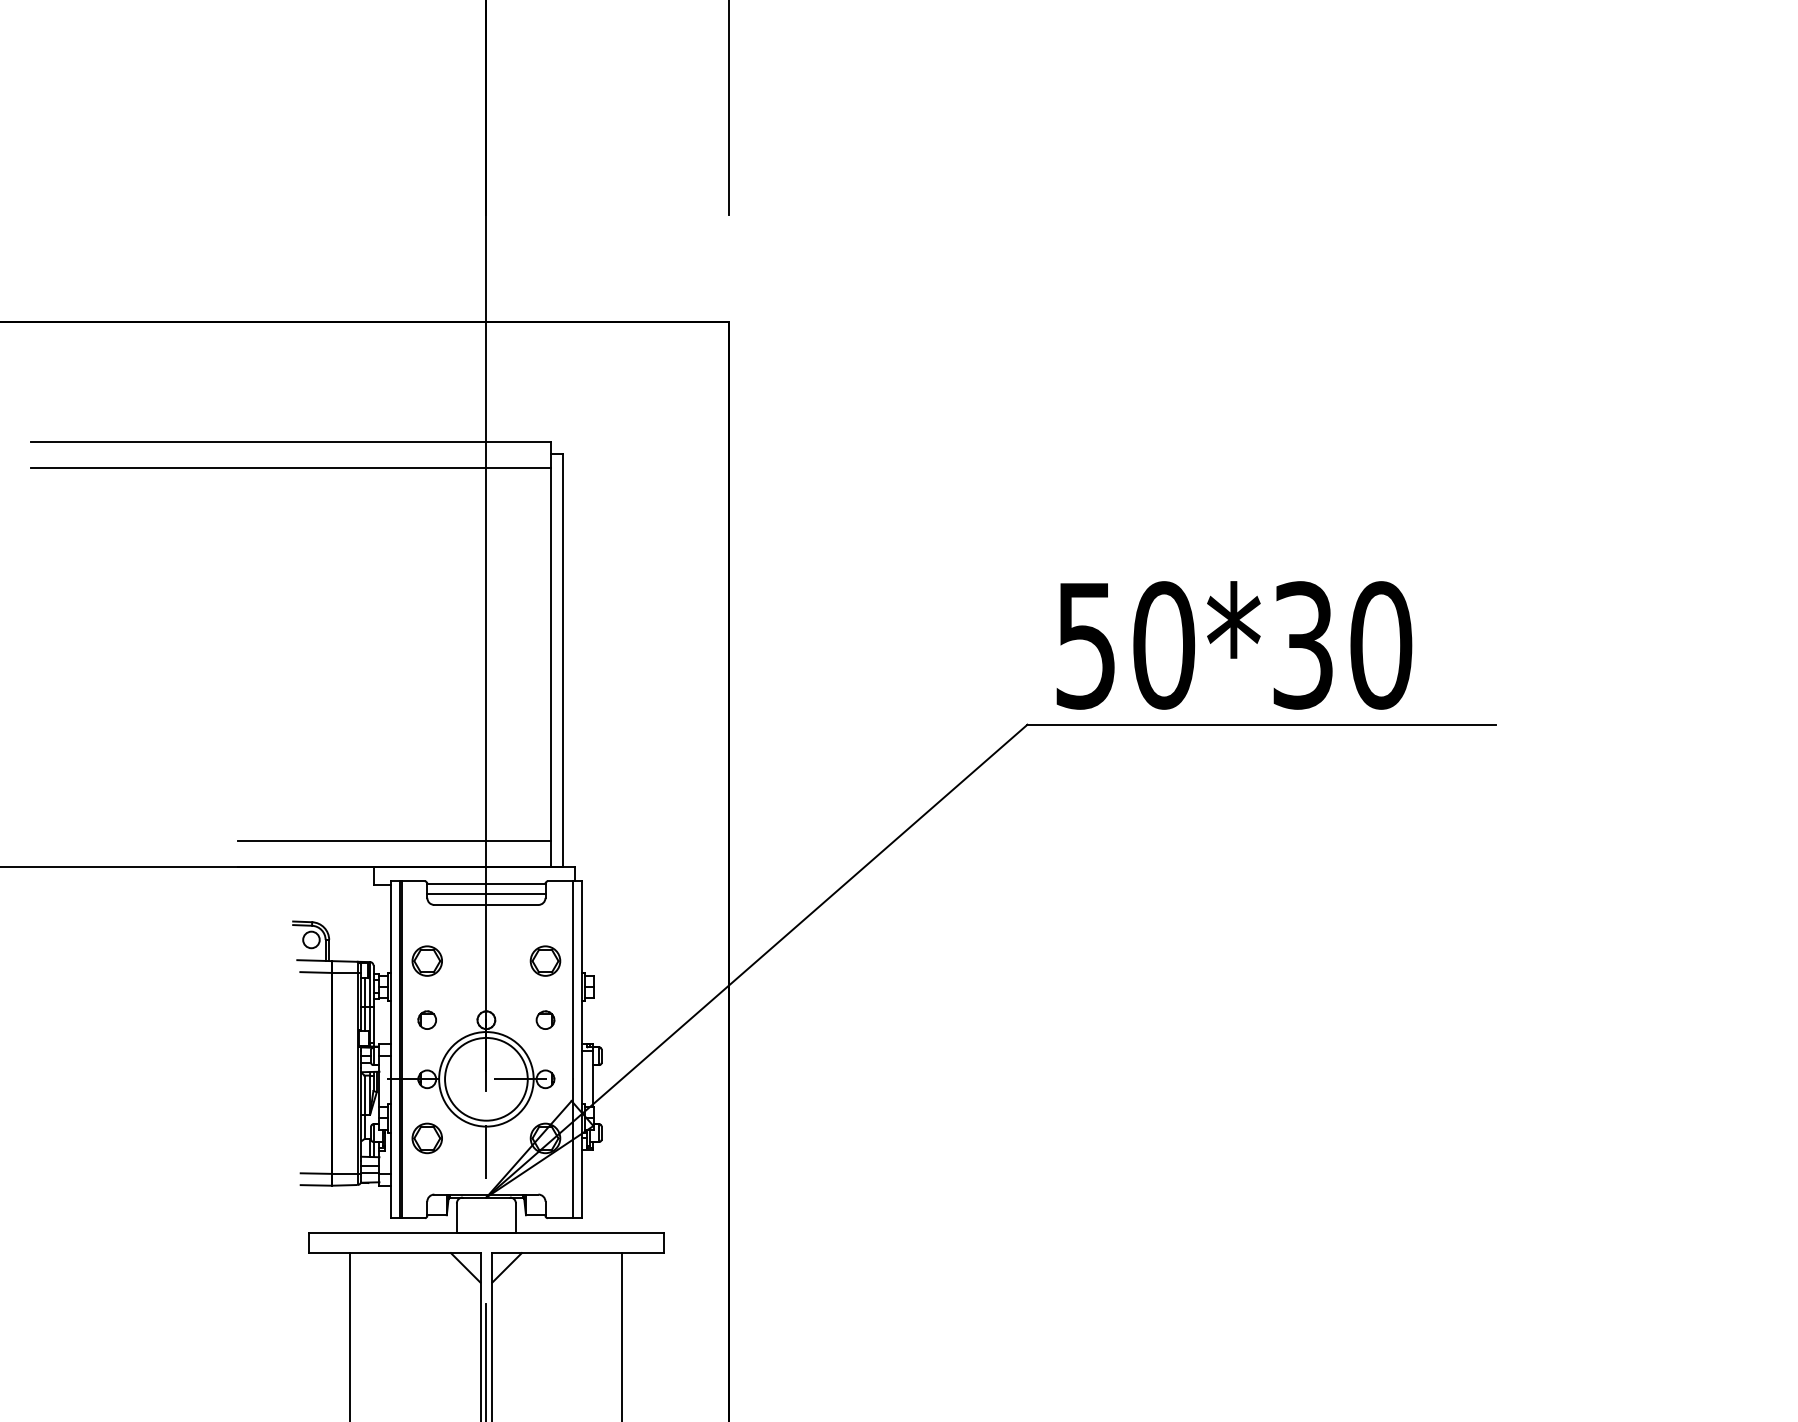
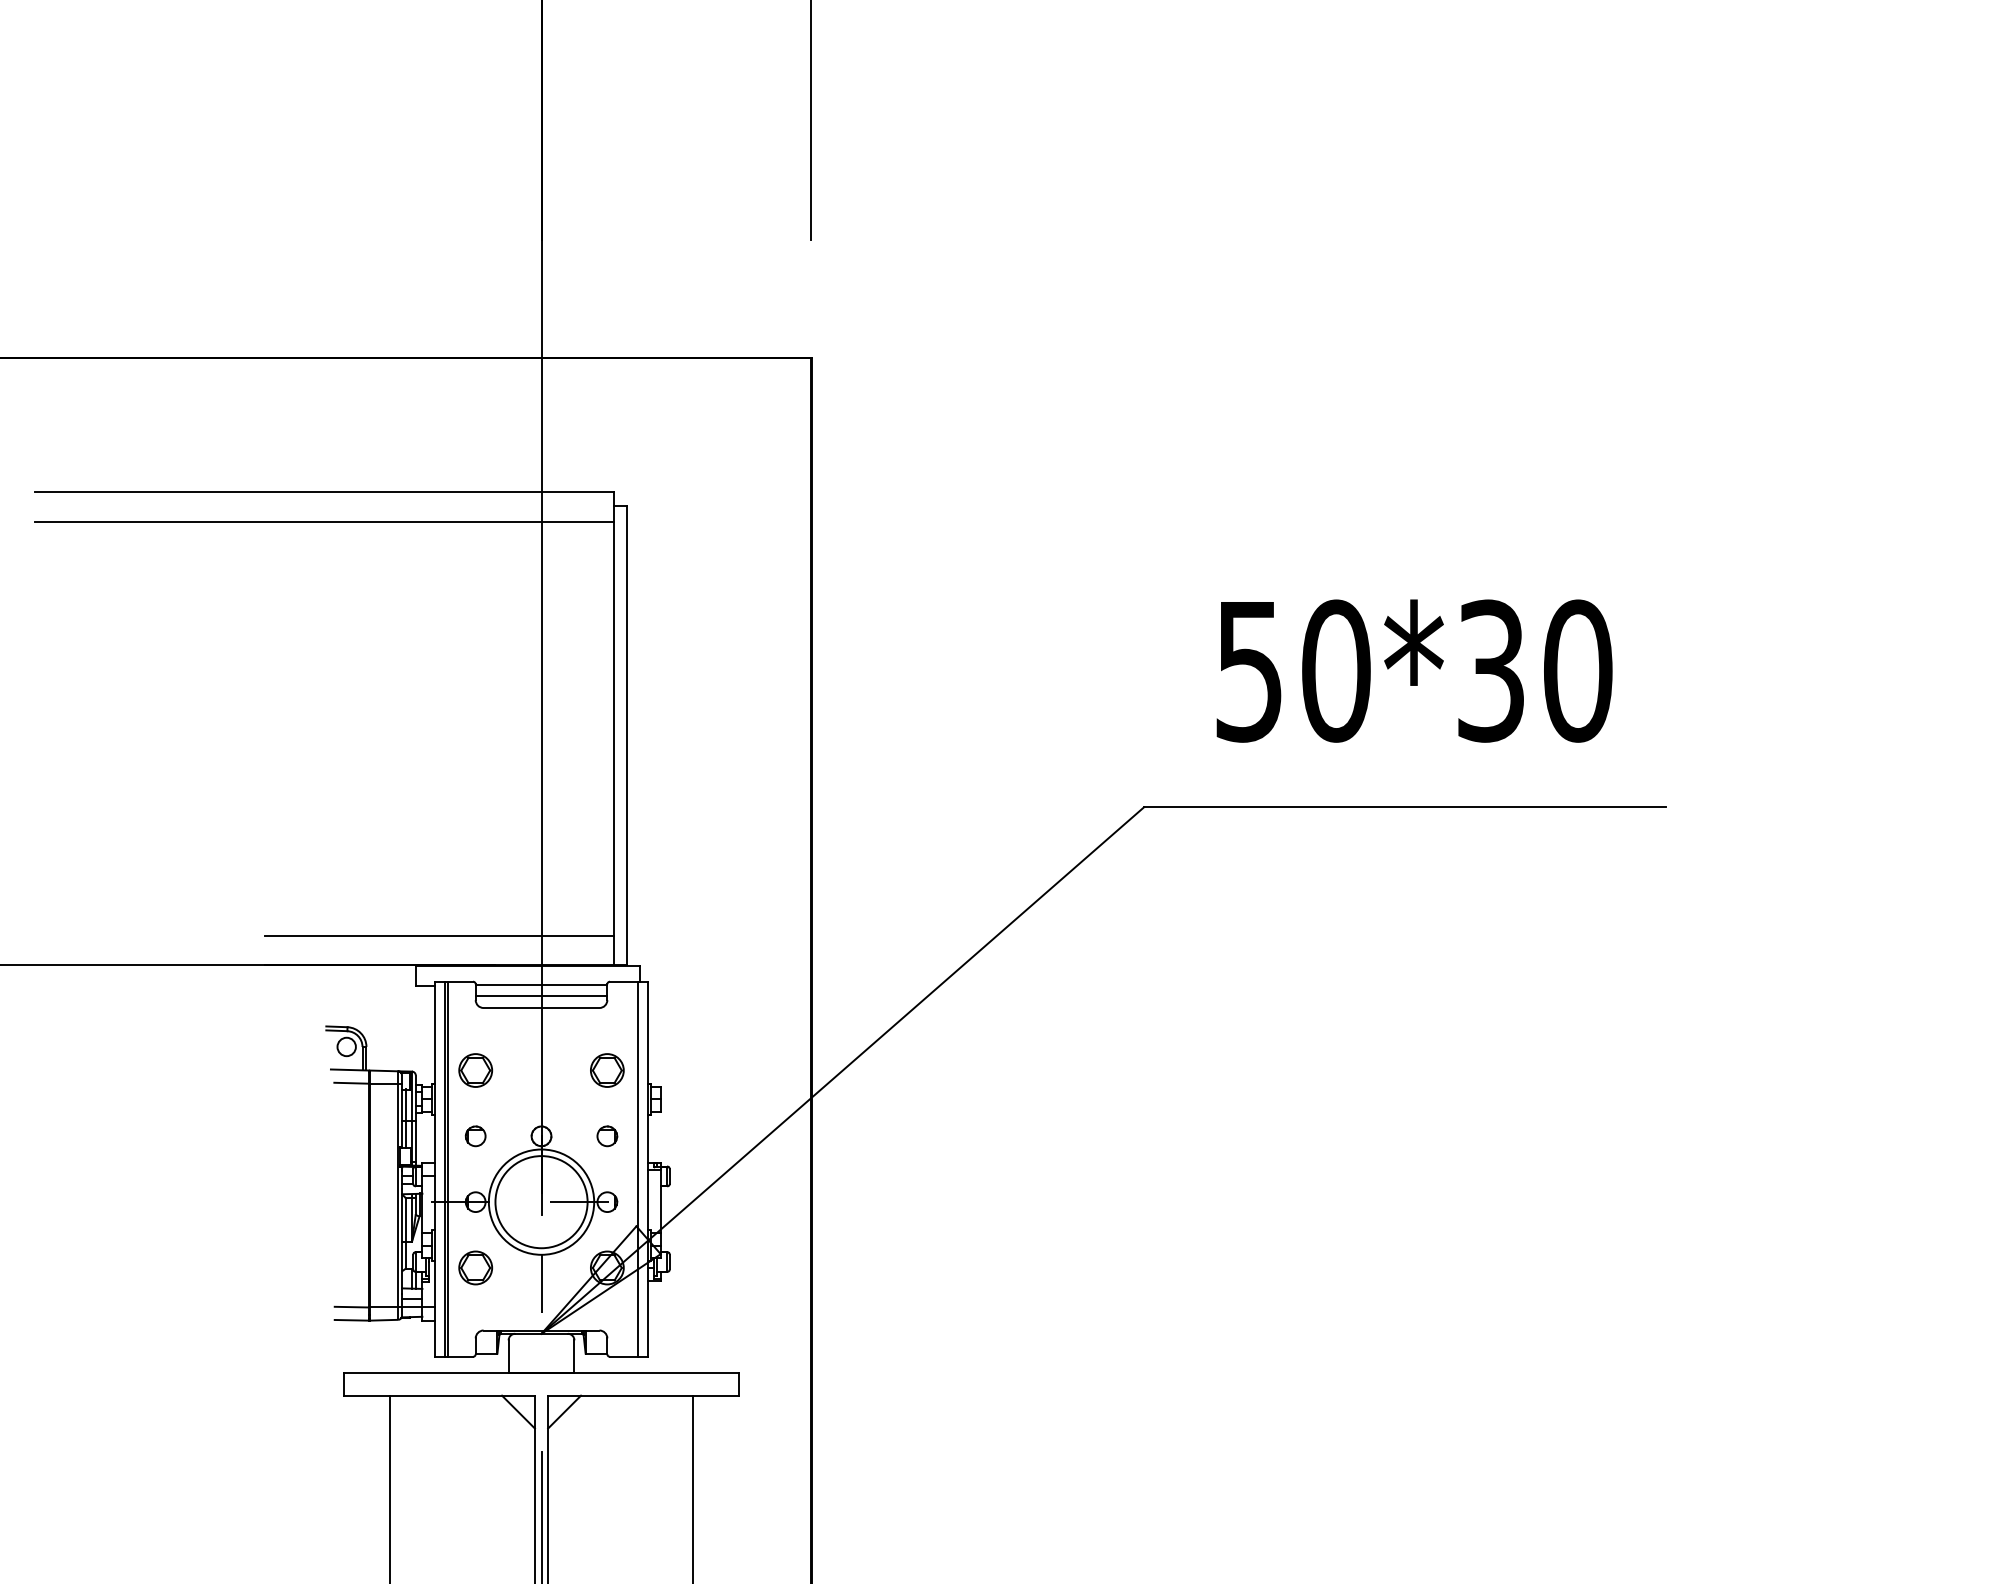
text: (1234, 645) -> (1414, 671), moved

